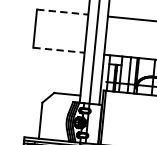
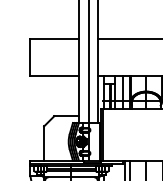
line: (63, 12) -> (55, 39), dashed -> solid
line: (59, 50) -> (55, 75), dashed -> solid

